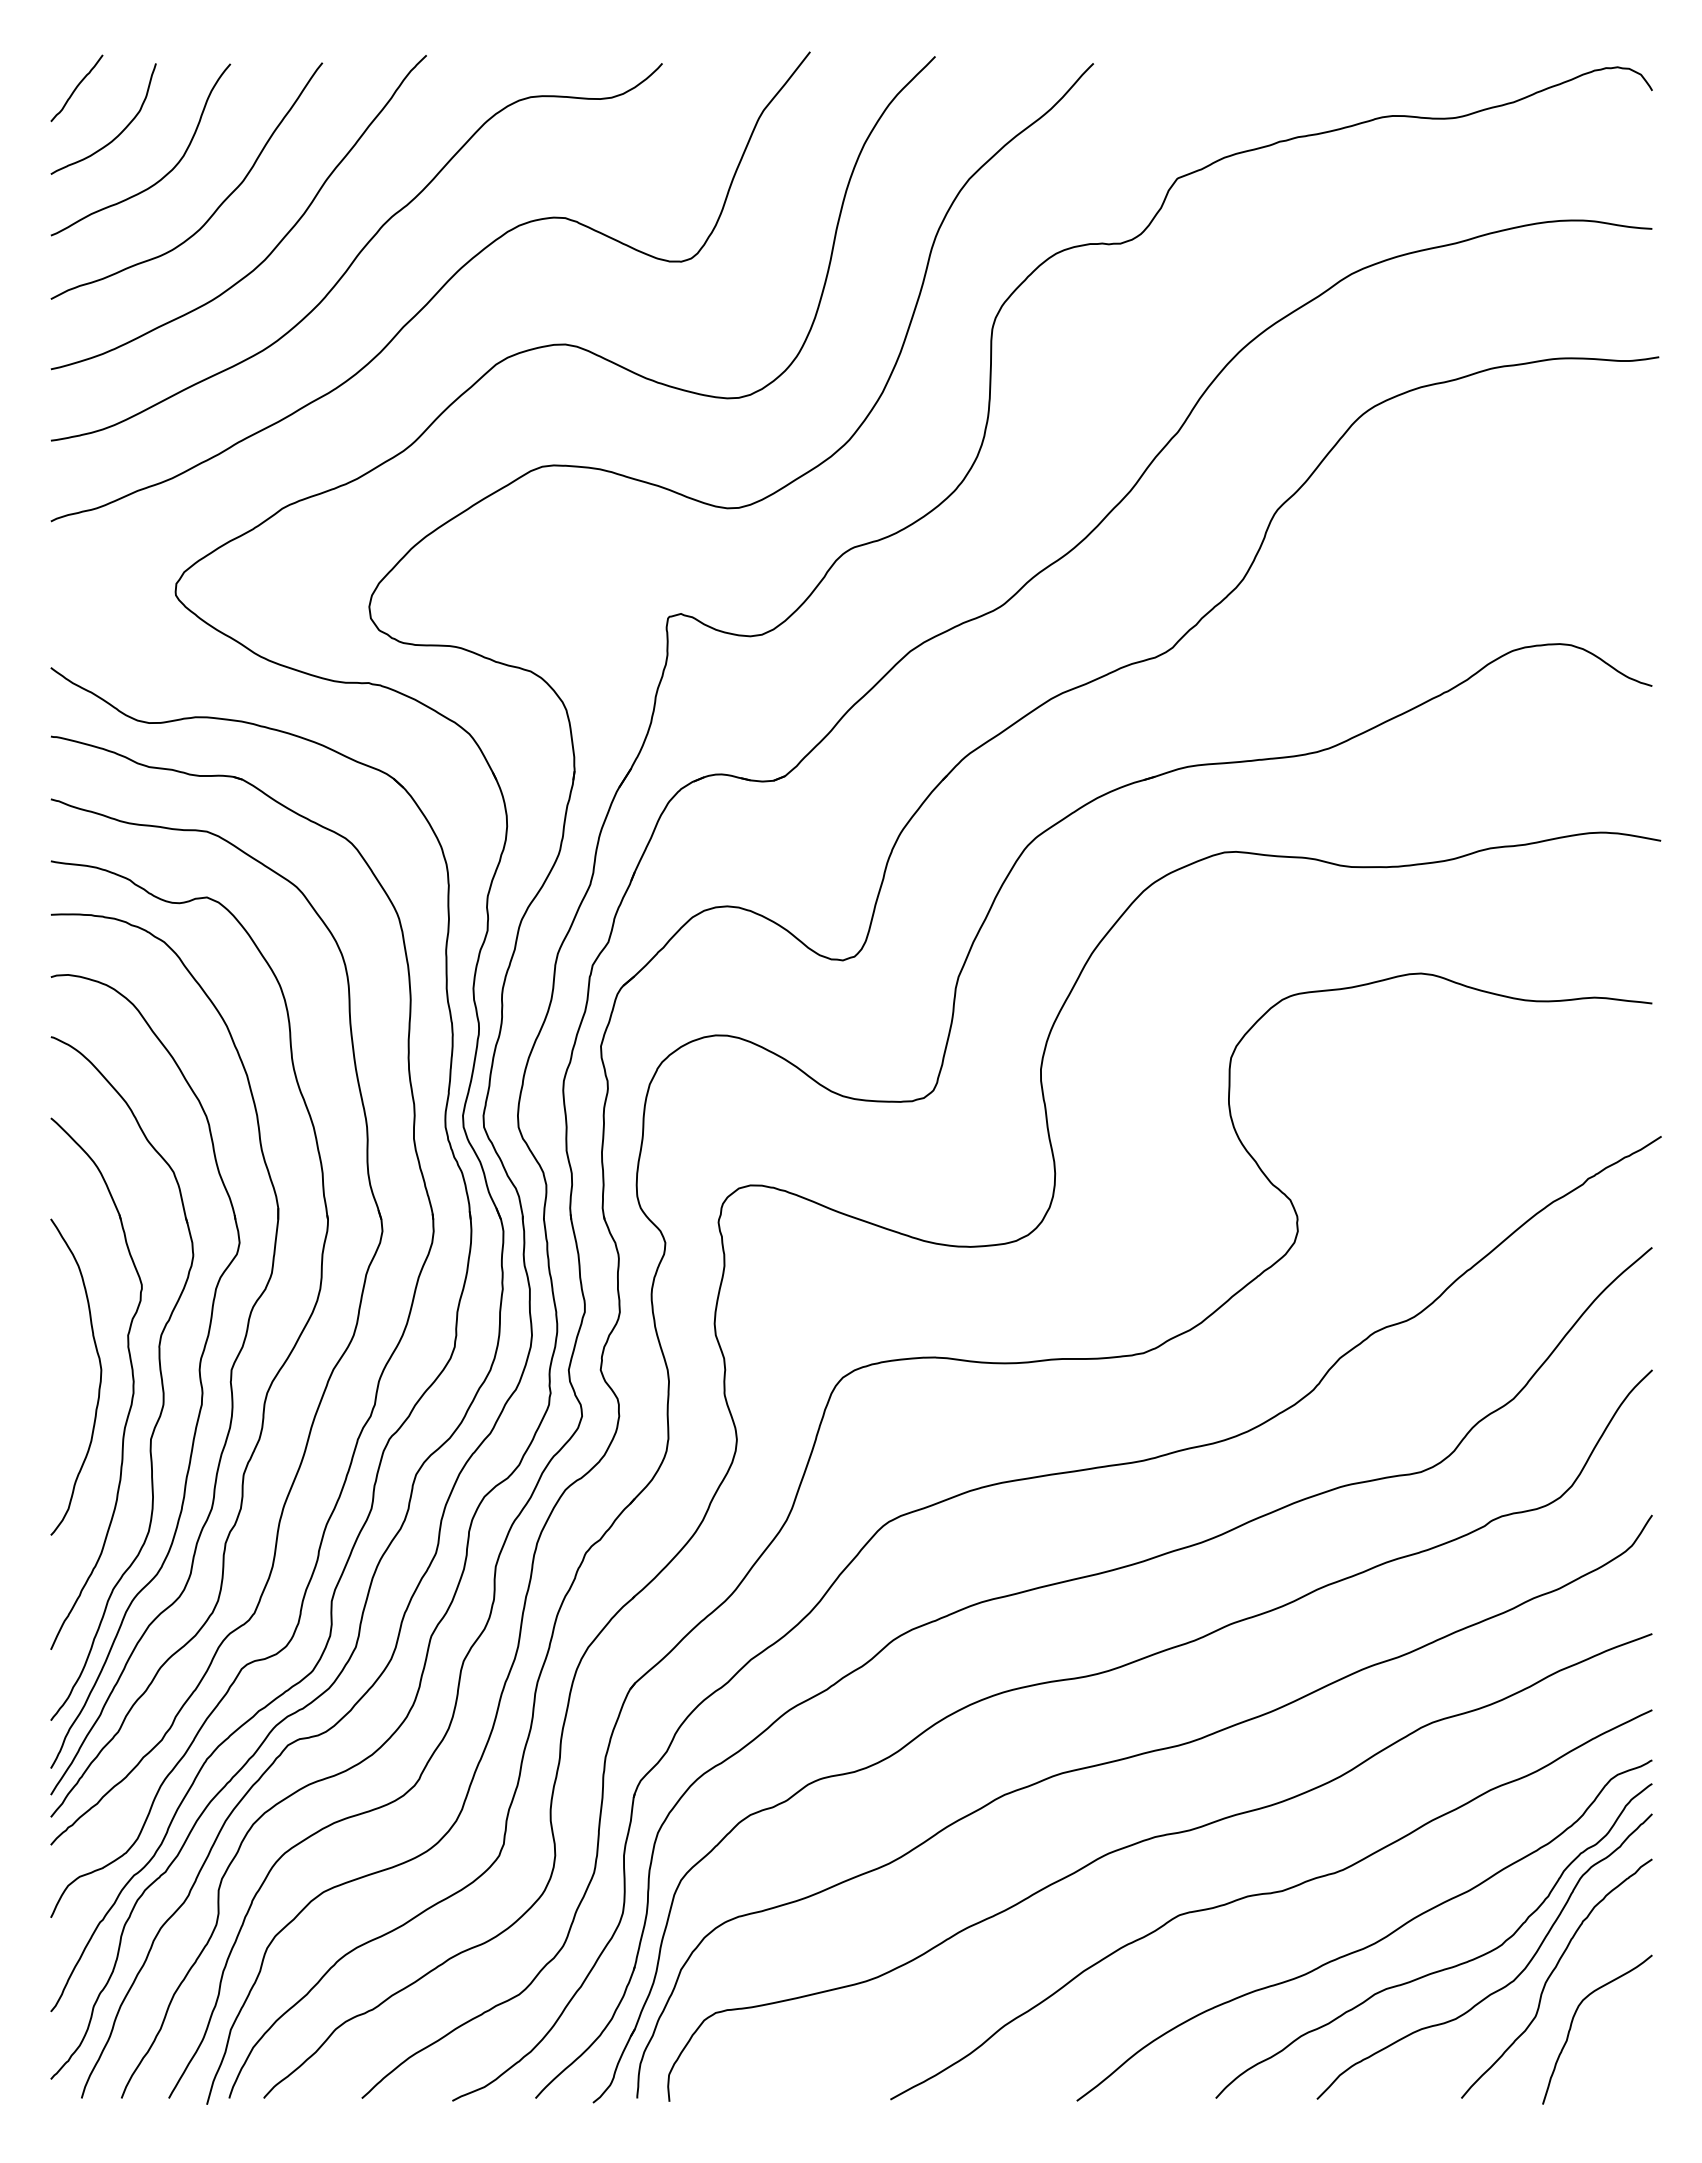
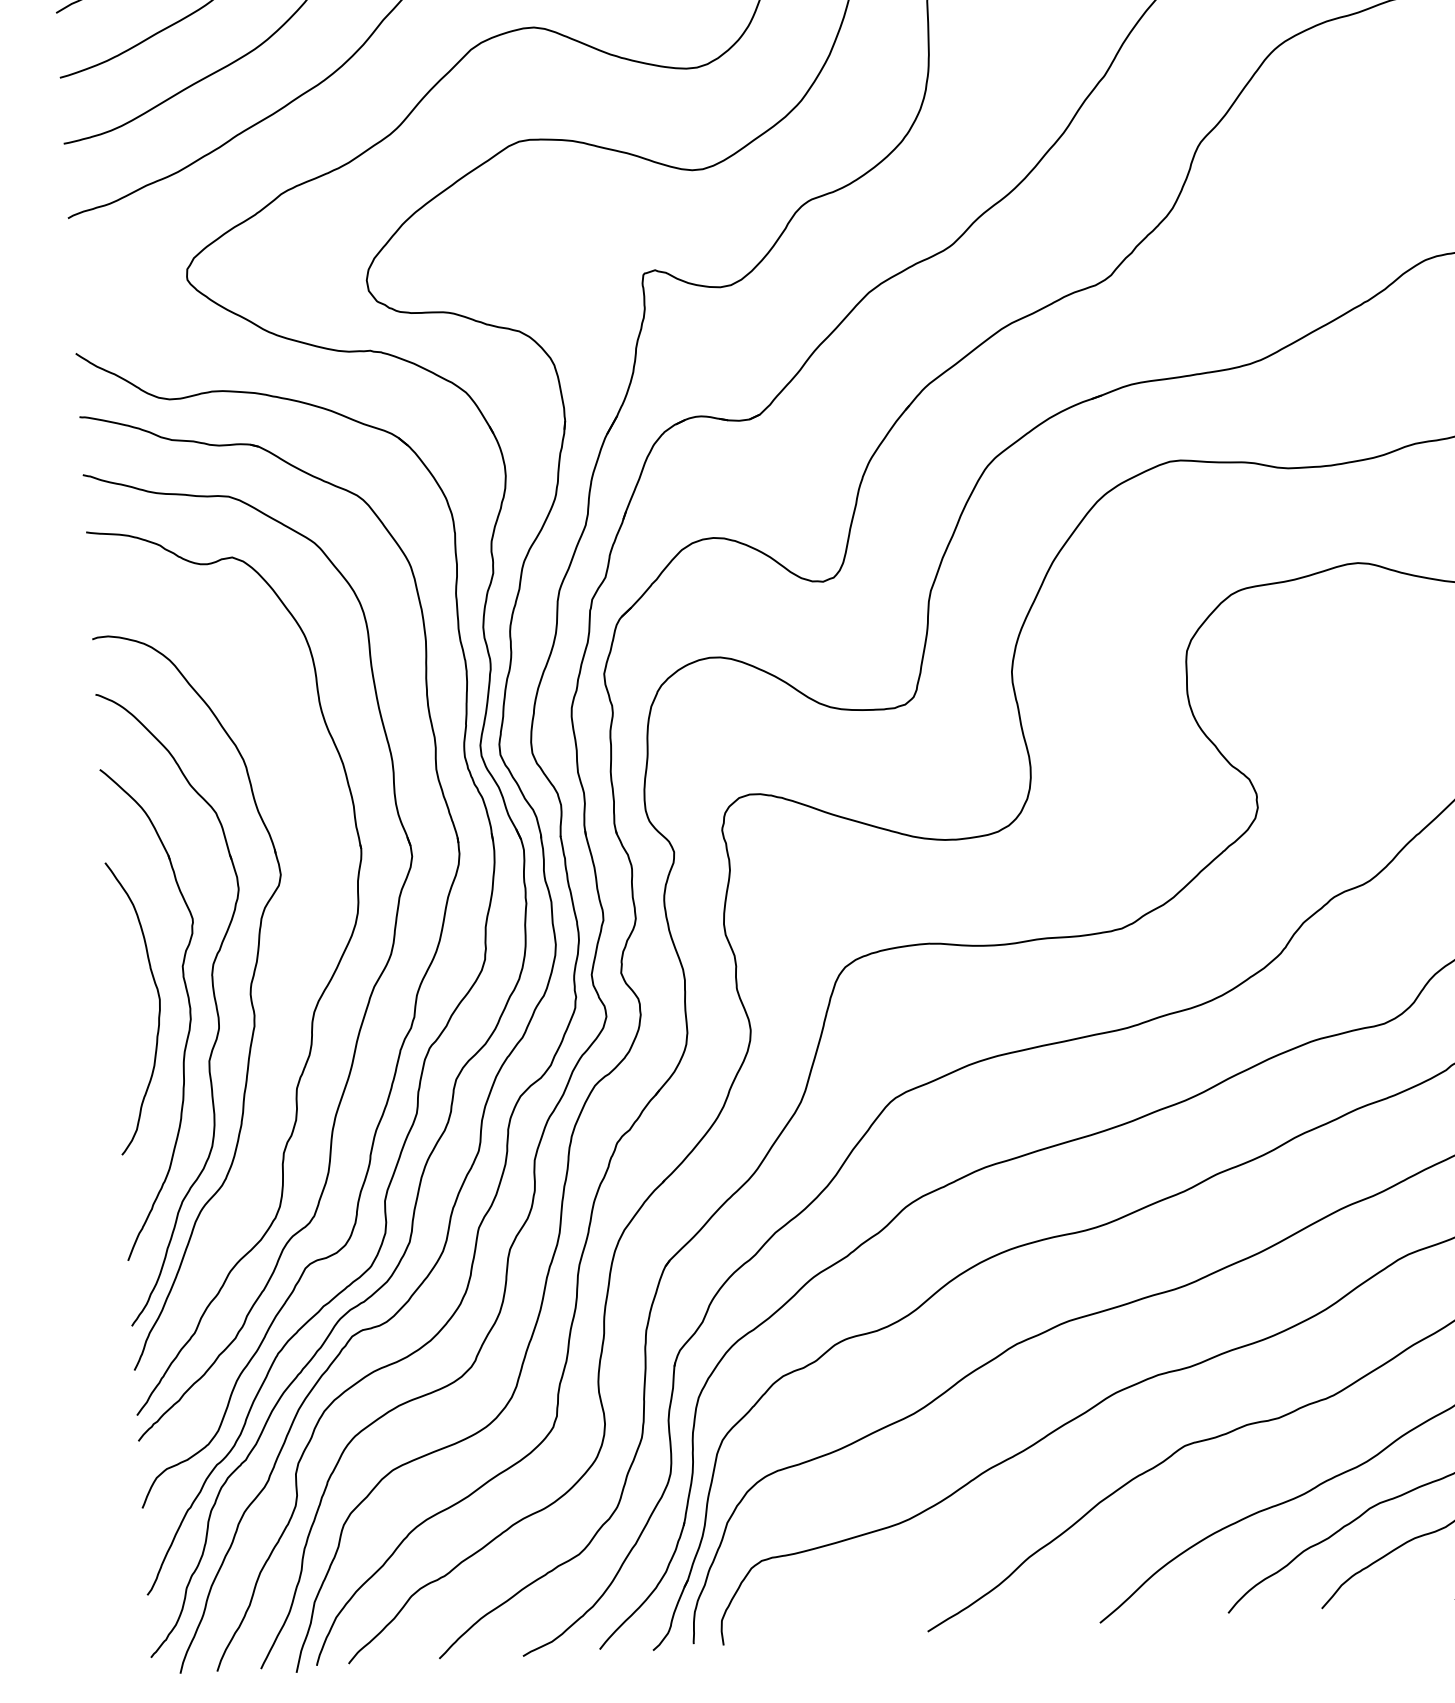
part: (230, 1369) -> (279, 992), removed

